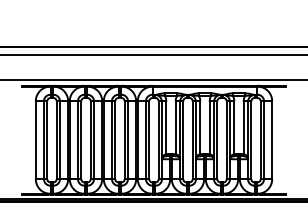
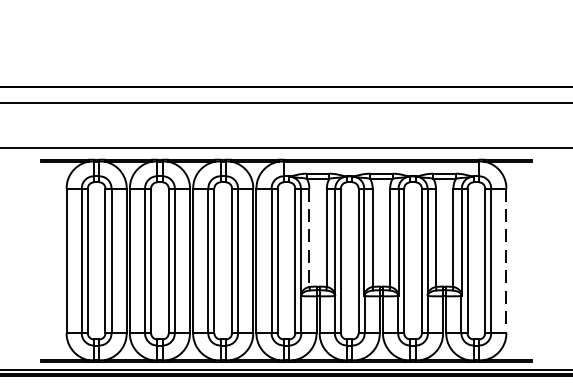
line: (166, 128) -> (309, 239), solid -> dashed
line: (272, 140) -> (506, 261), solid -> dashed

